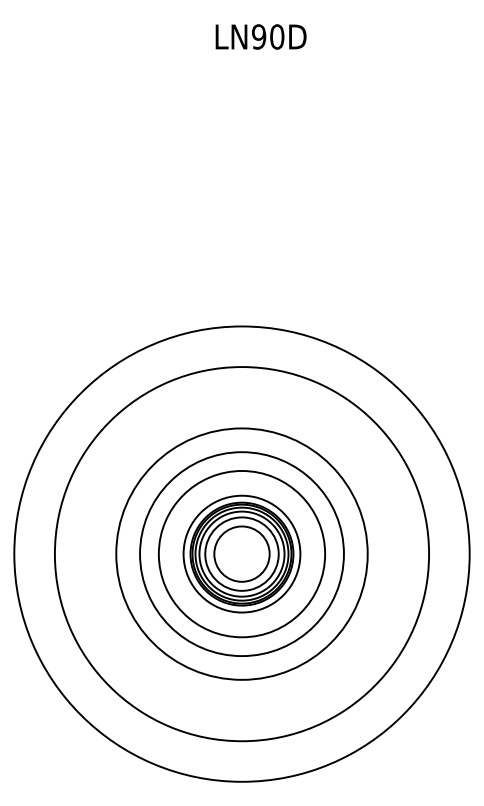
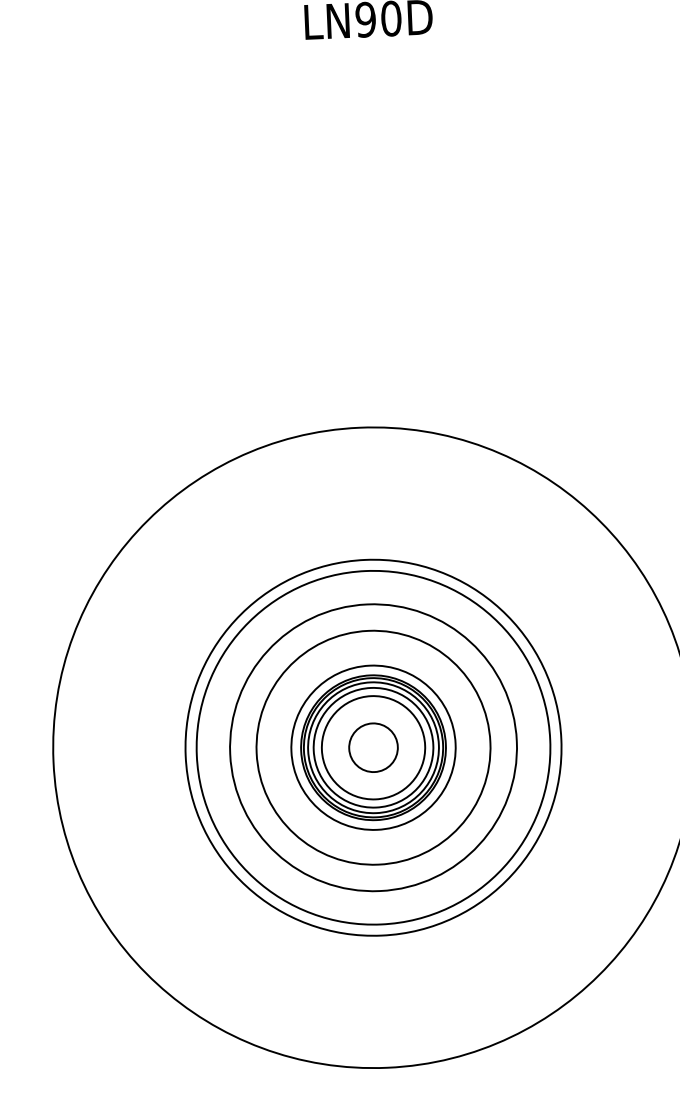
circle: (241, 553) -> (372, 746), size x0.62
circle: (241, 553) -> (372, 746), size x0.71

